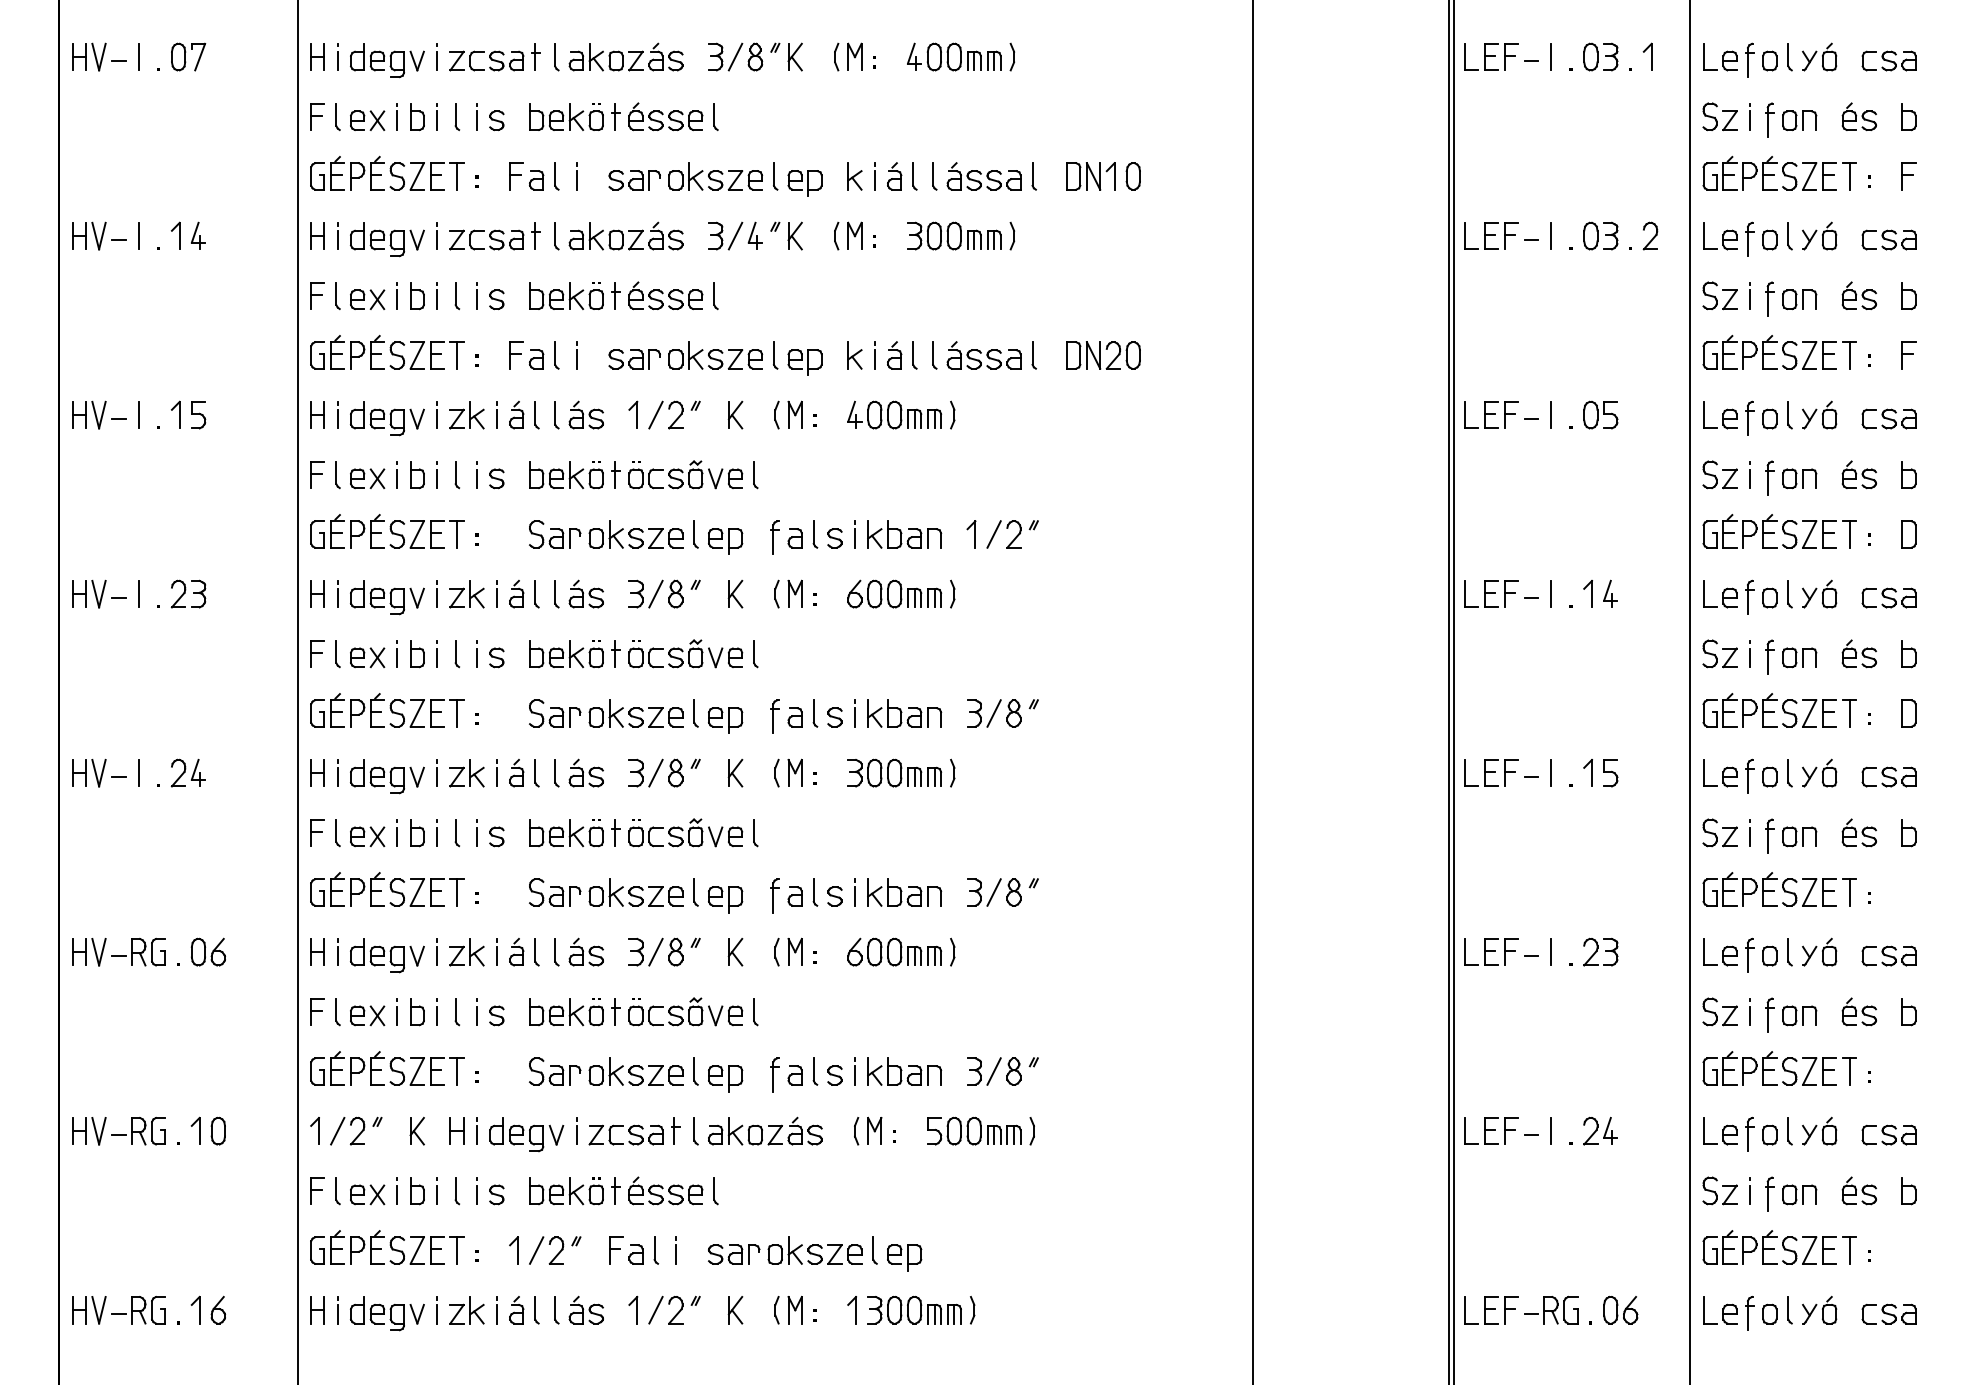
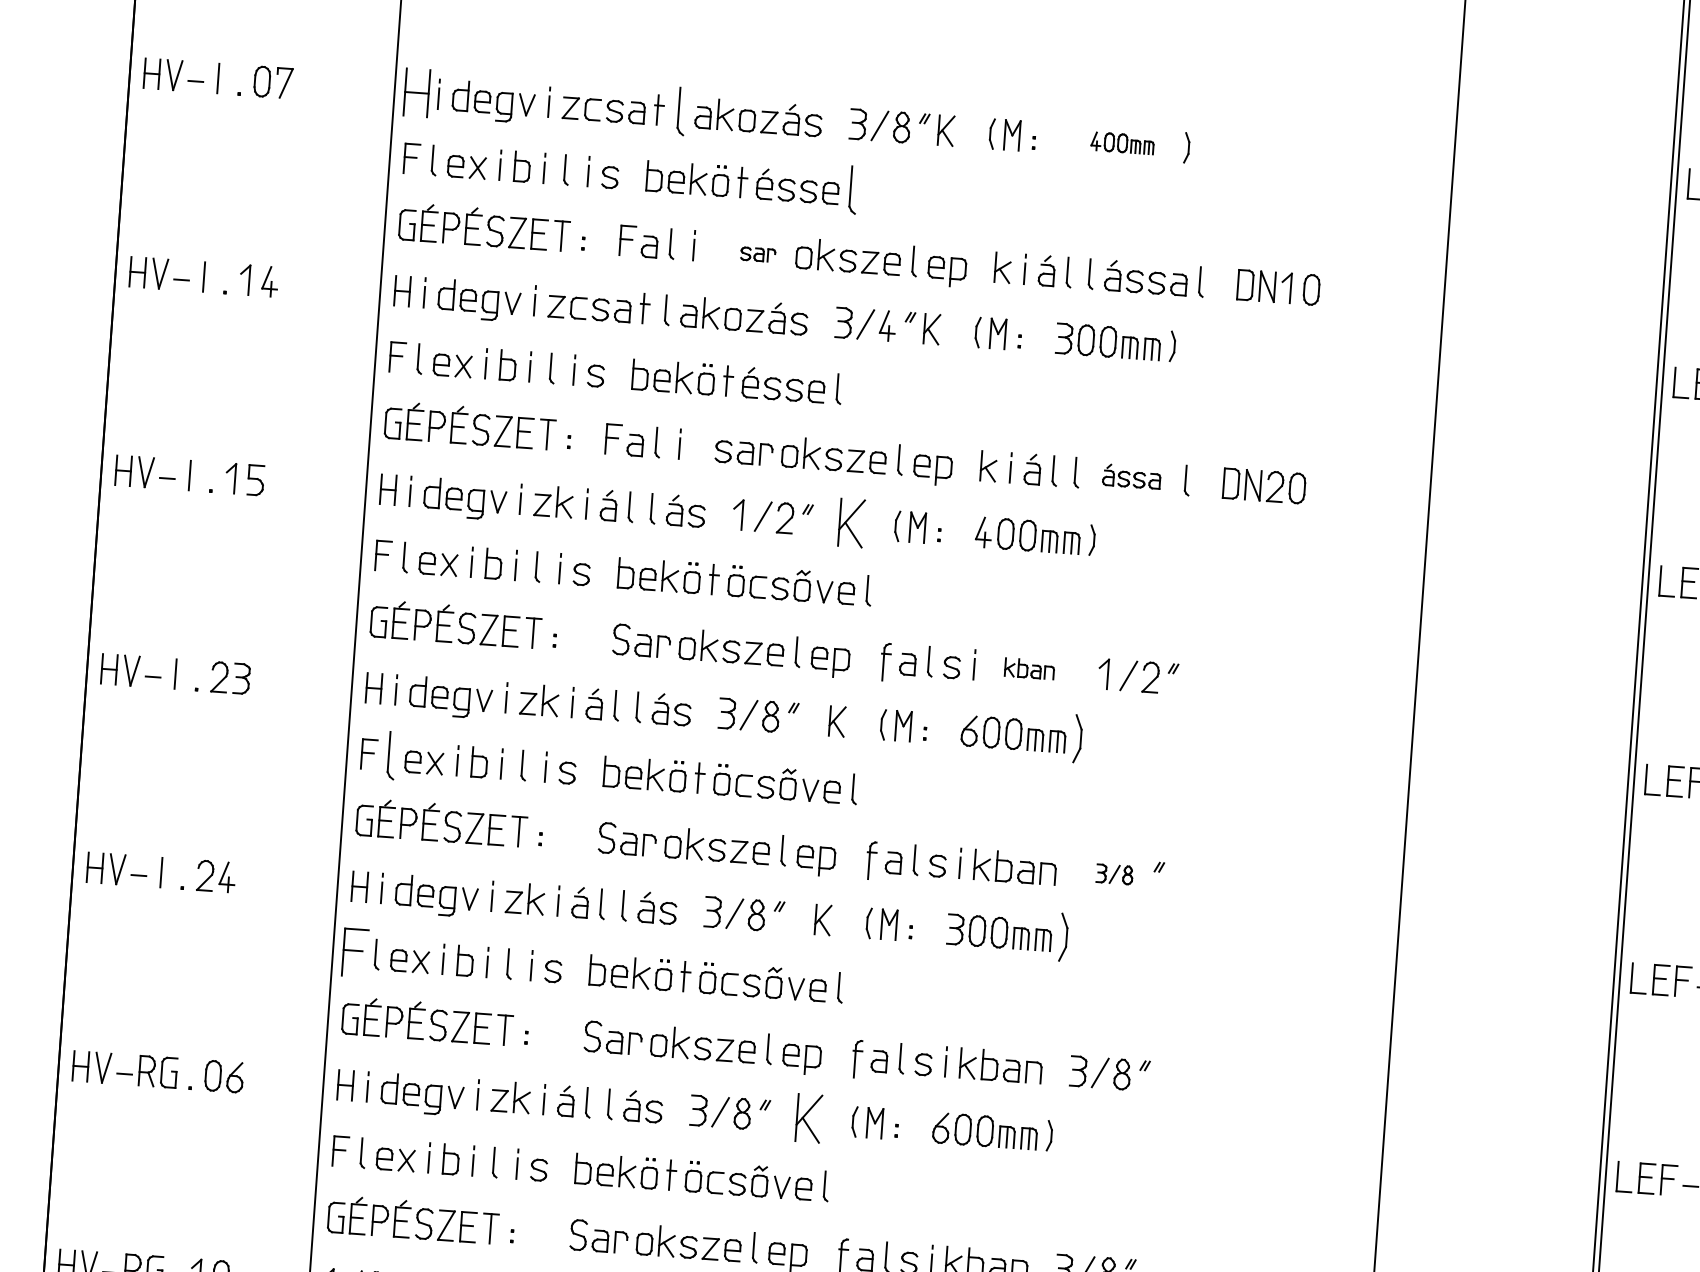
part: (317, 56) -> (416, 92), size x1.6
part: (954, 56) -> (1122, 142), size x0.6
part: (556, 57) -> (681, 112), size x1.6
part: (715, 117) -> (852, 191), size x1.6
part: (634, 180) -> (758, 254), size x0.6
part: (983, 355) -> (1131, 476), size x0.7
part: (735, 414) -> (851, 522), size x1.6
part: (904, 534) -> (1029, 668), size x0.6
part: (952, 593) -> (1077, 738), size x1.6
part: (337, 654) -> (391, 756), size x1.6
part: (994, 713) -> (1114, 874), size x0.6
part: (952, 772) -> (1063, 936), size x1.6
part: (317, 832) -> (354, 952), size x1.6
part: (735, 952) -> (808, 1118), size x1.6

